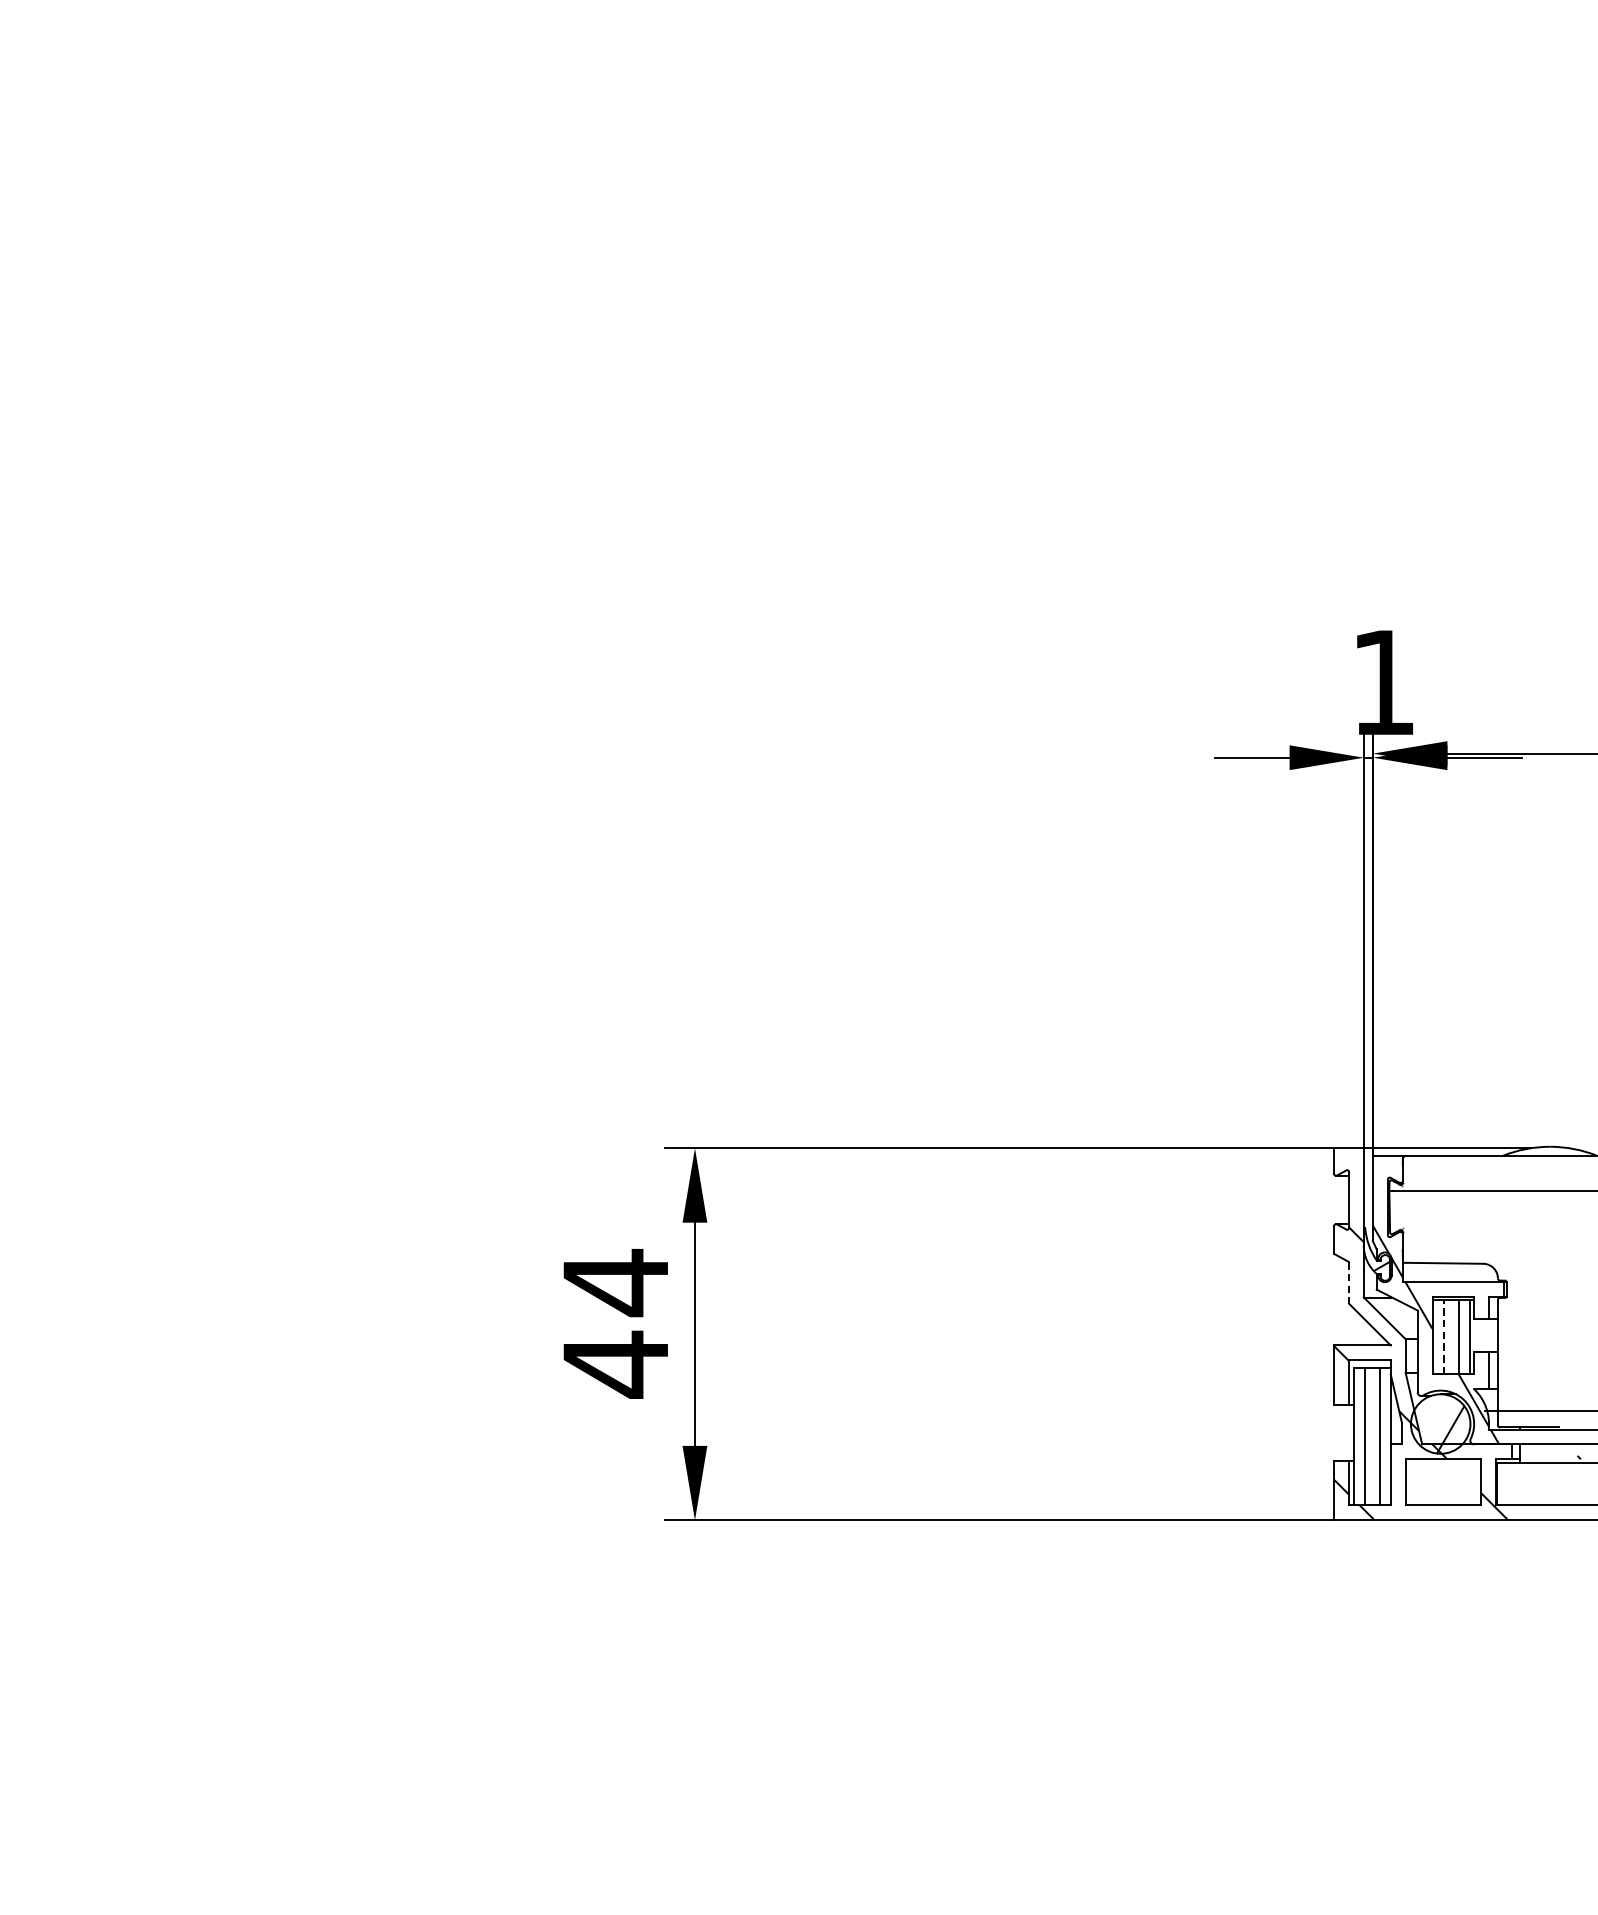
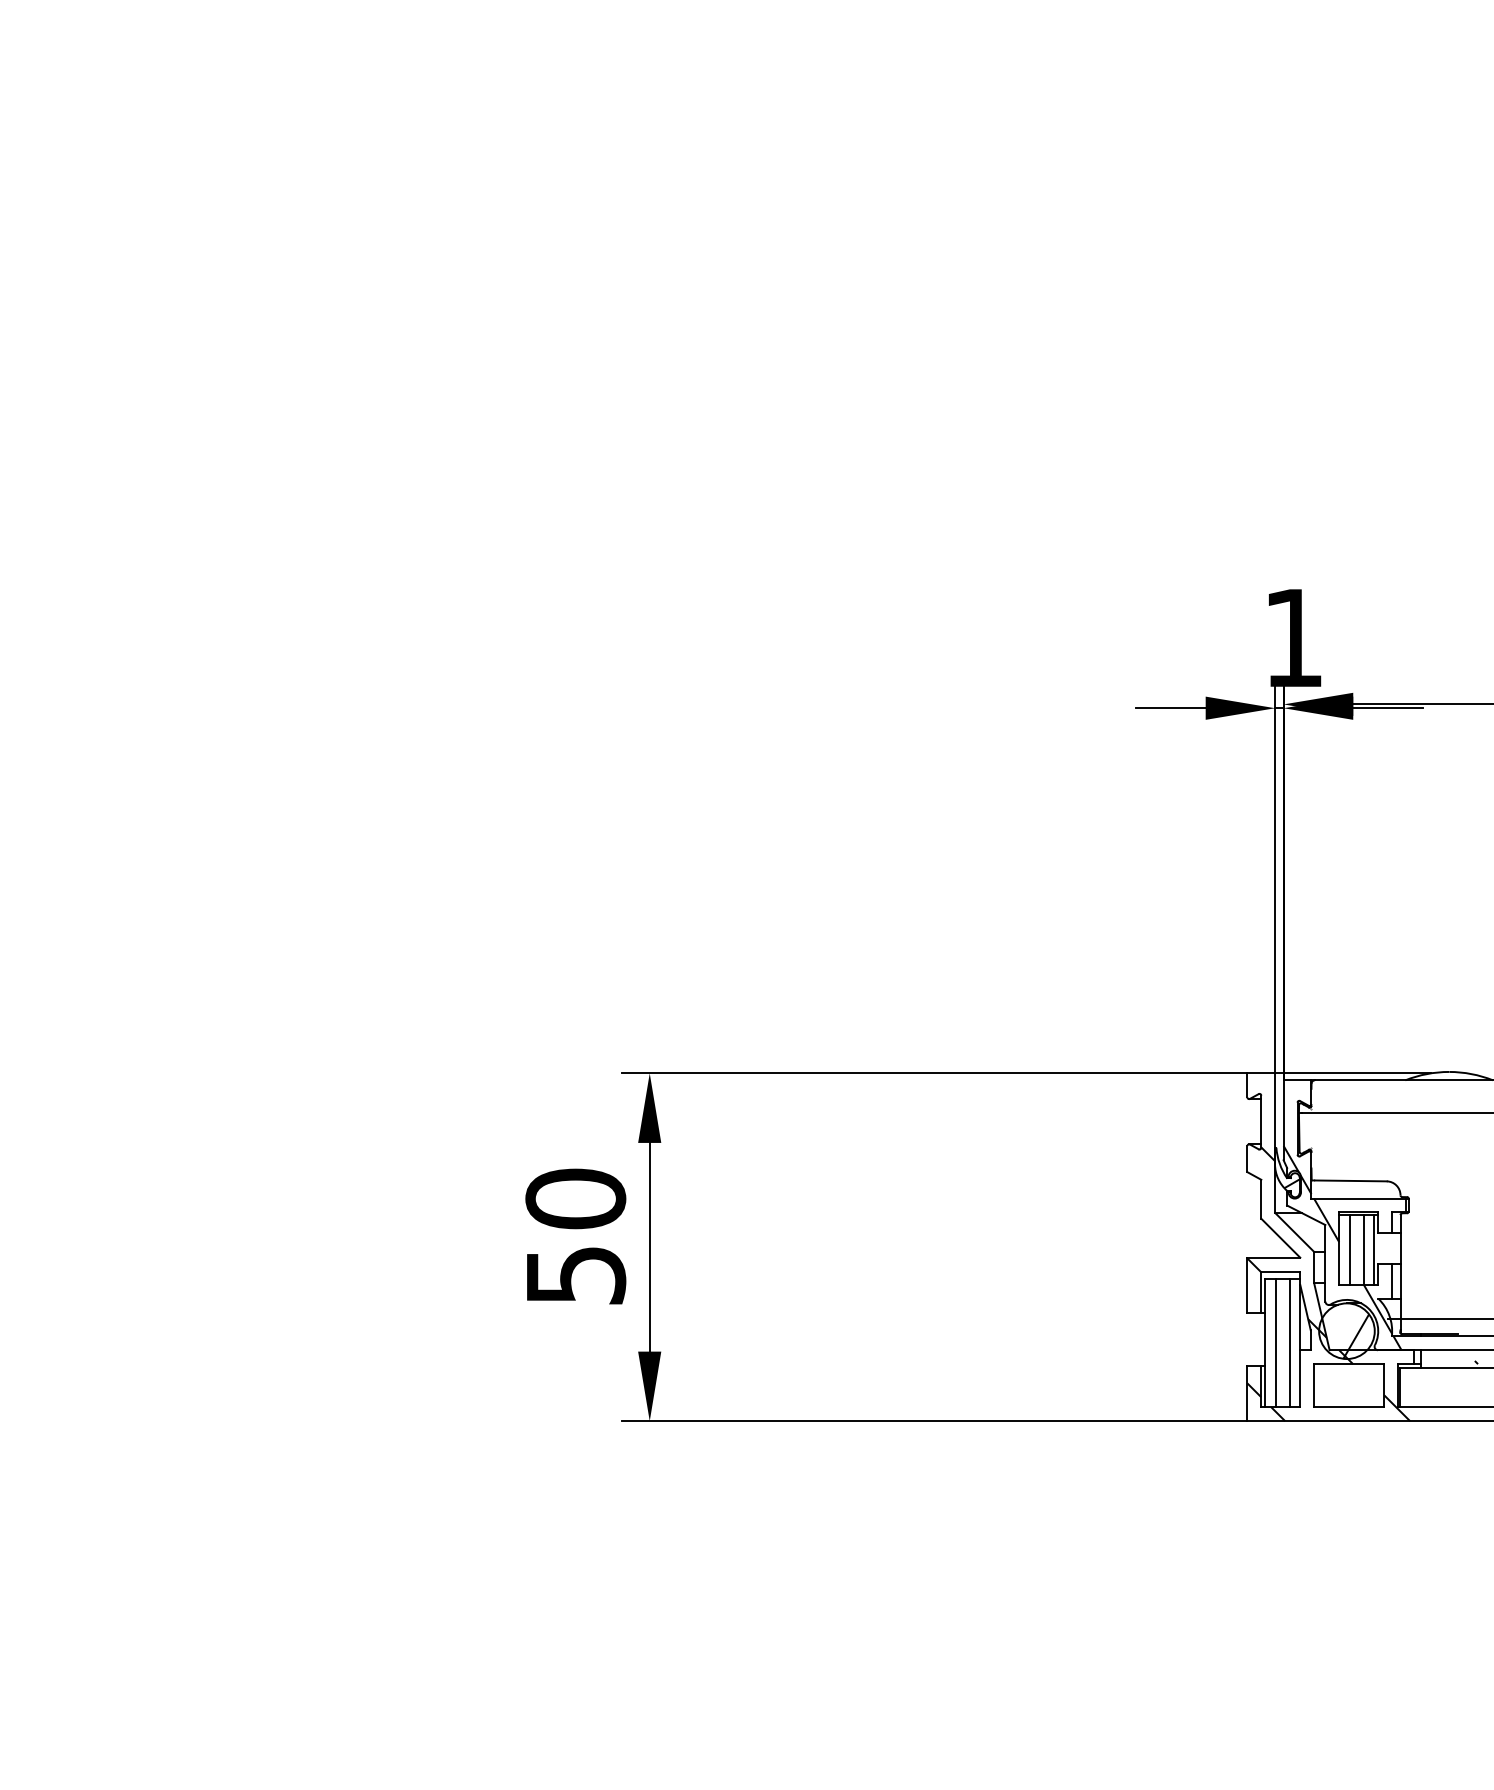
line: (1349, 1283) -> (1261, 1199), dashed -> solid
text: (615, 1323) -> (575, 1237), 44 -> 50
line: (1443, 1336) -> (1349, 1249), dashed -> solid

